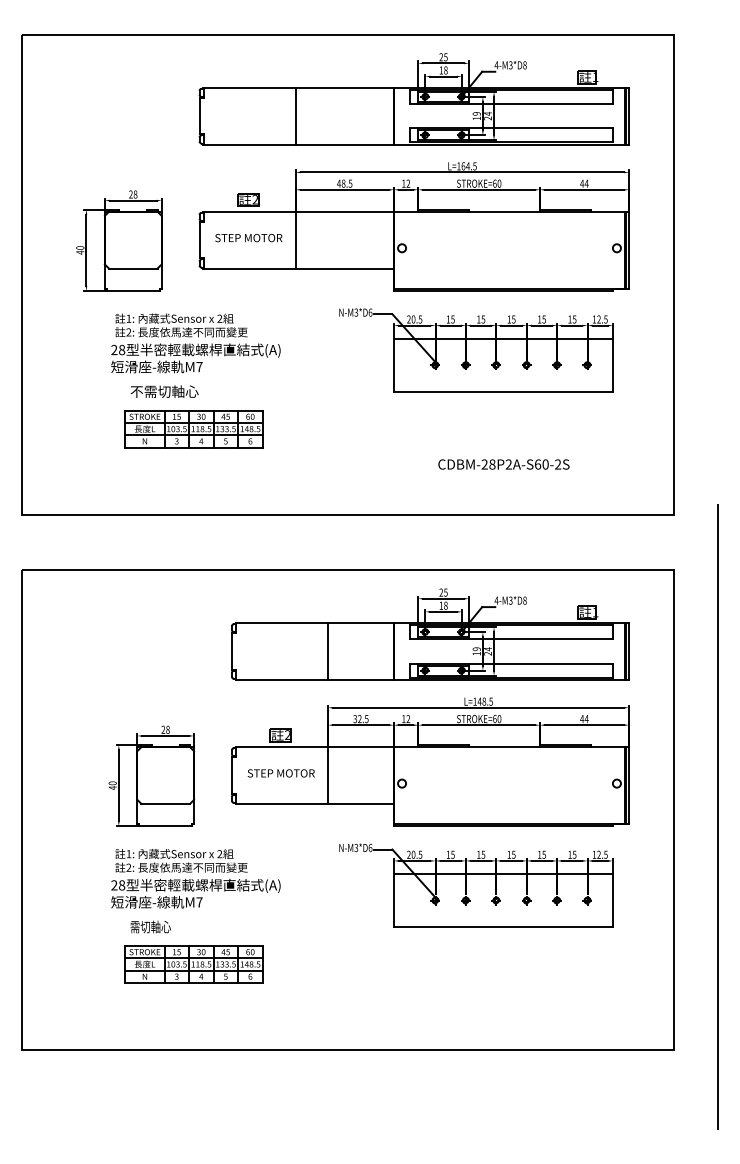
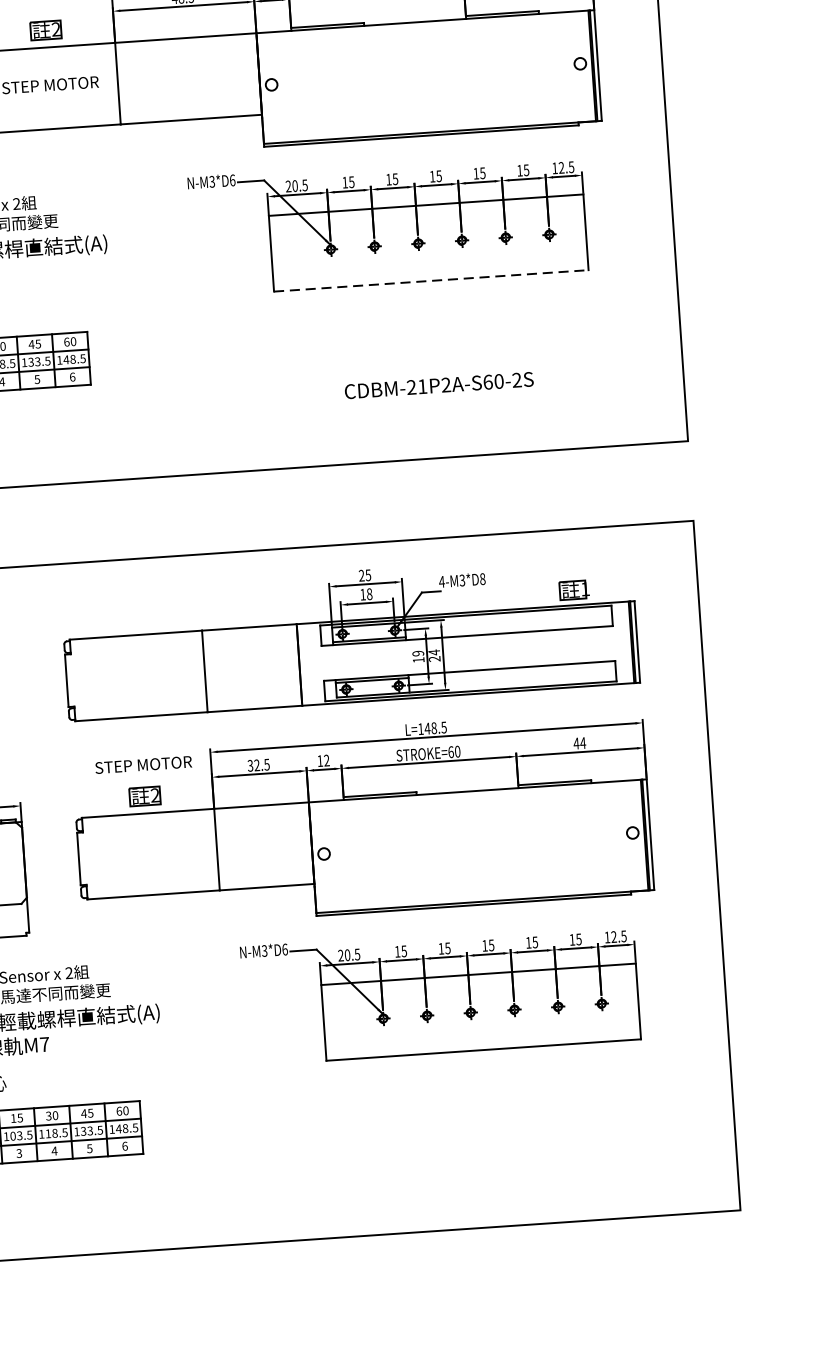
line: (503, 391) -> (431, 280), solid -> dashed
text: (492, 464) -> (422, 386), CDBM-28P2A-S60-2S -> CDBM-21P2A-S60-2S
text: (280, 773) -> (142, 765), moved
line: (717, 816) -> (780, 870), removed

